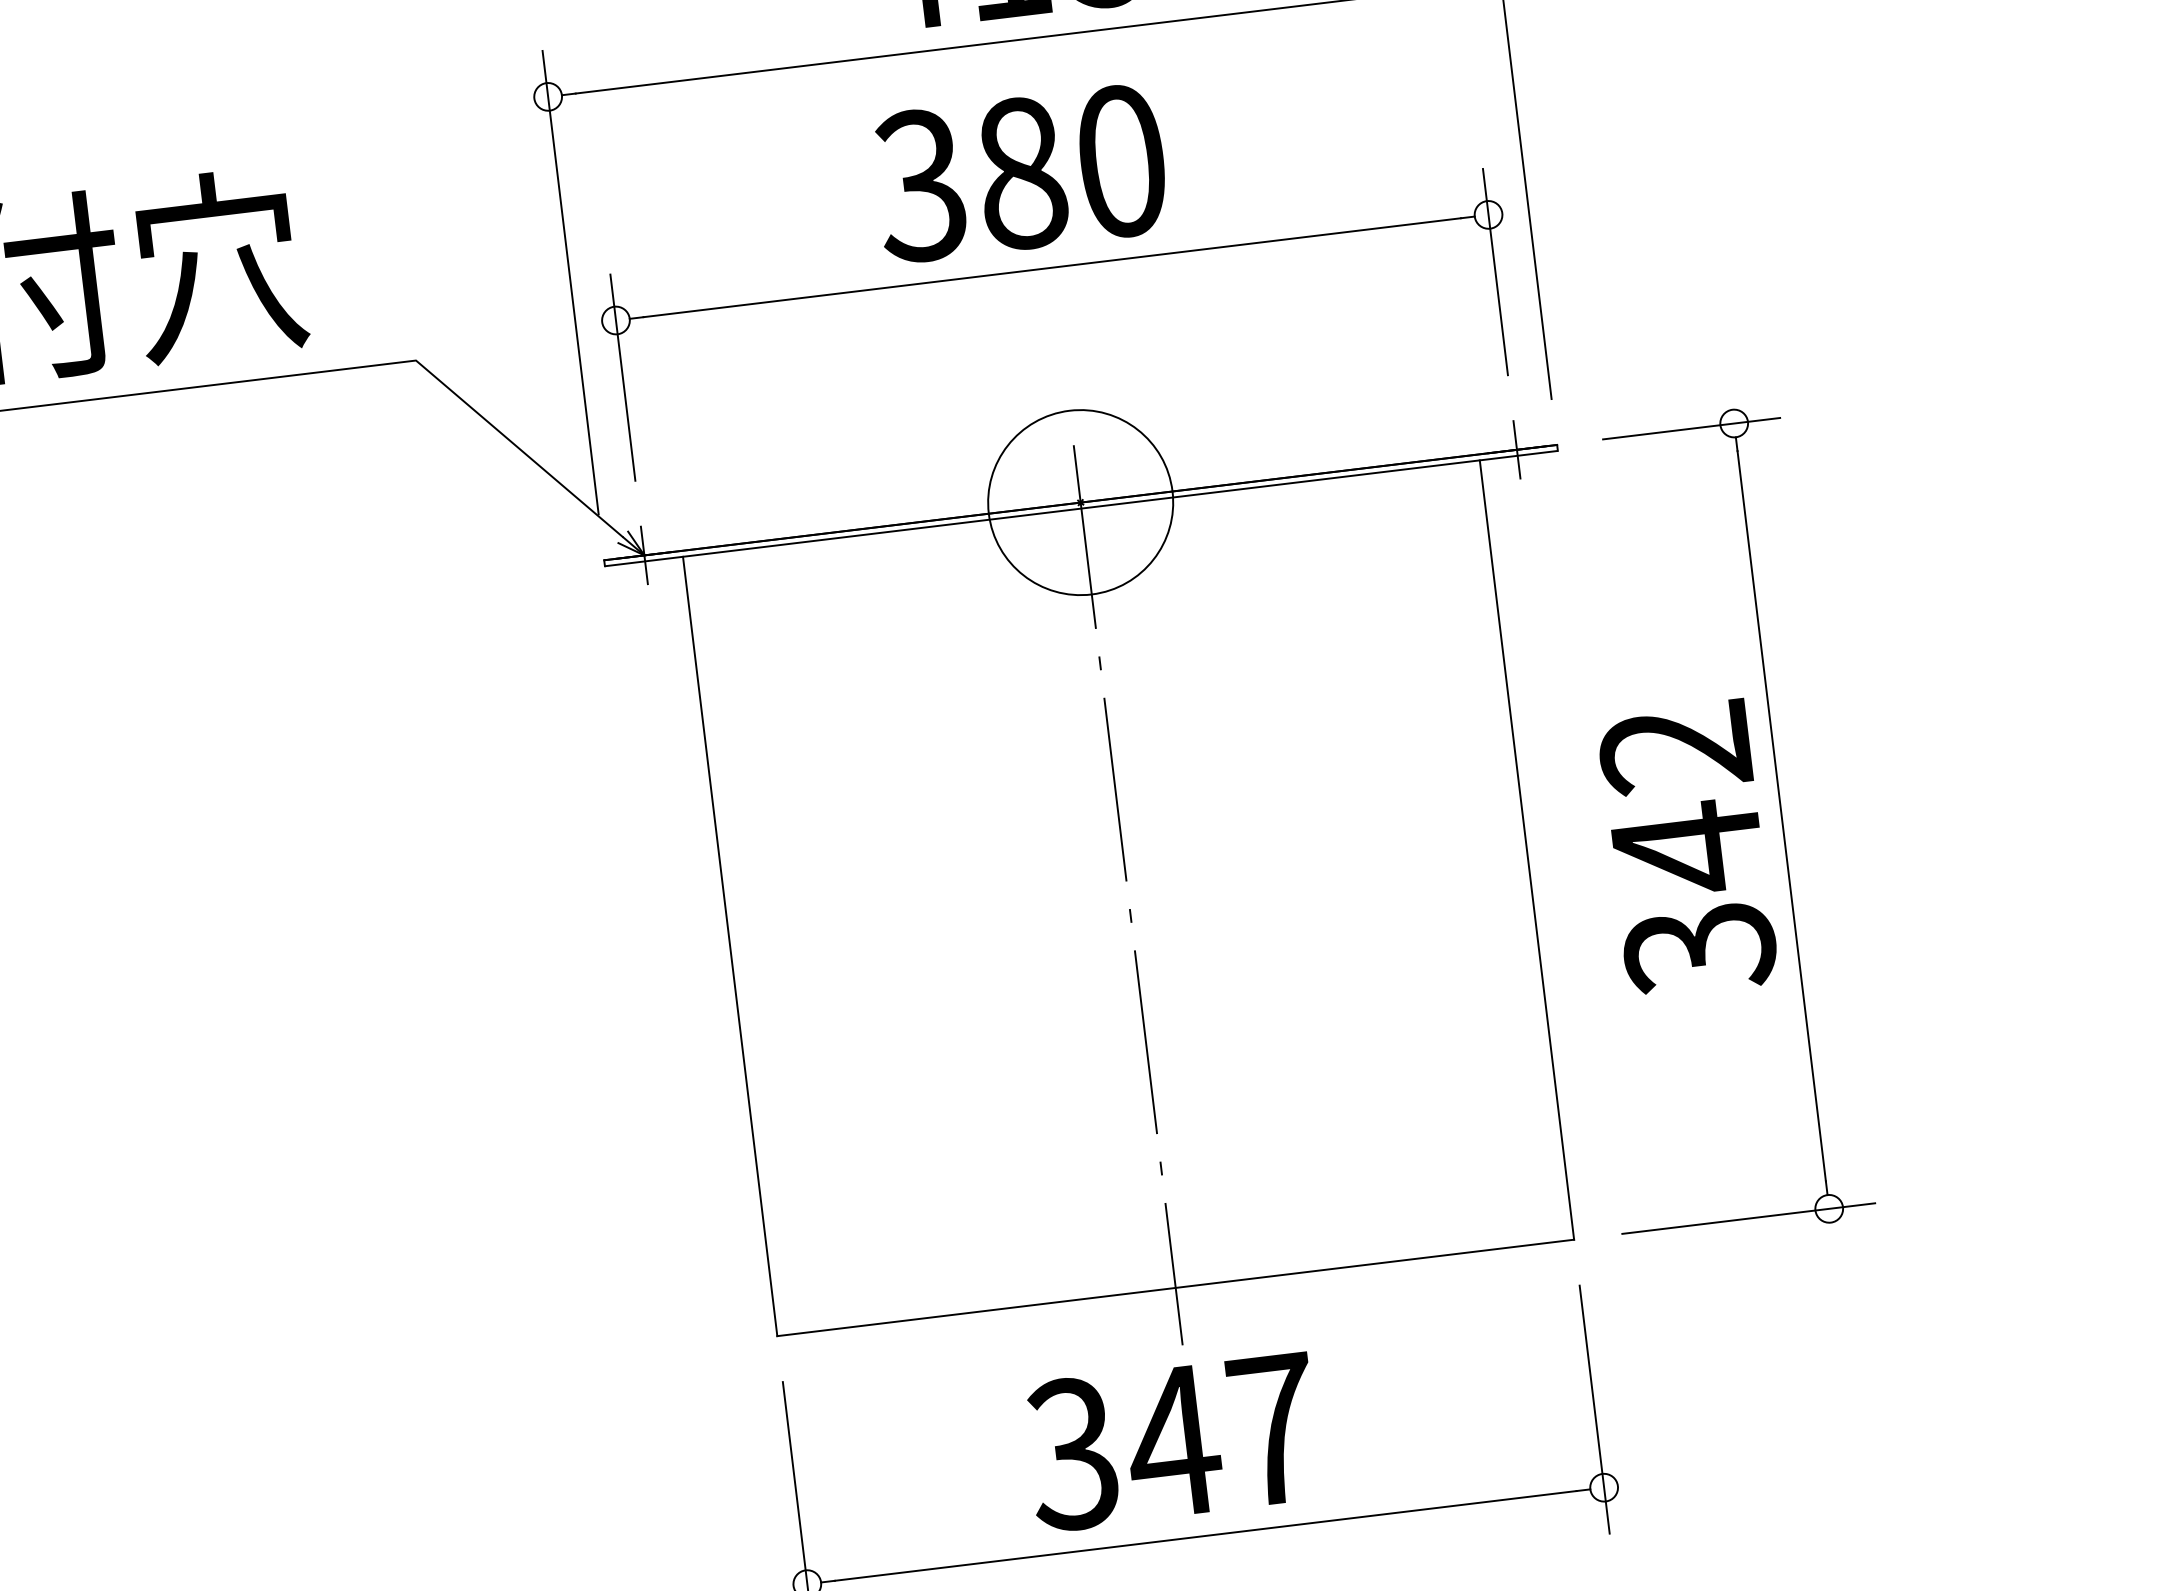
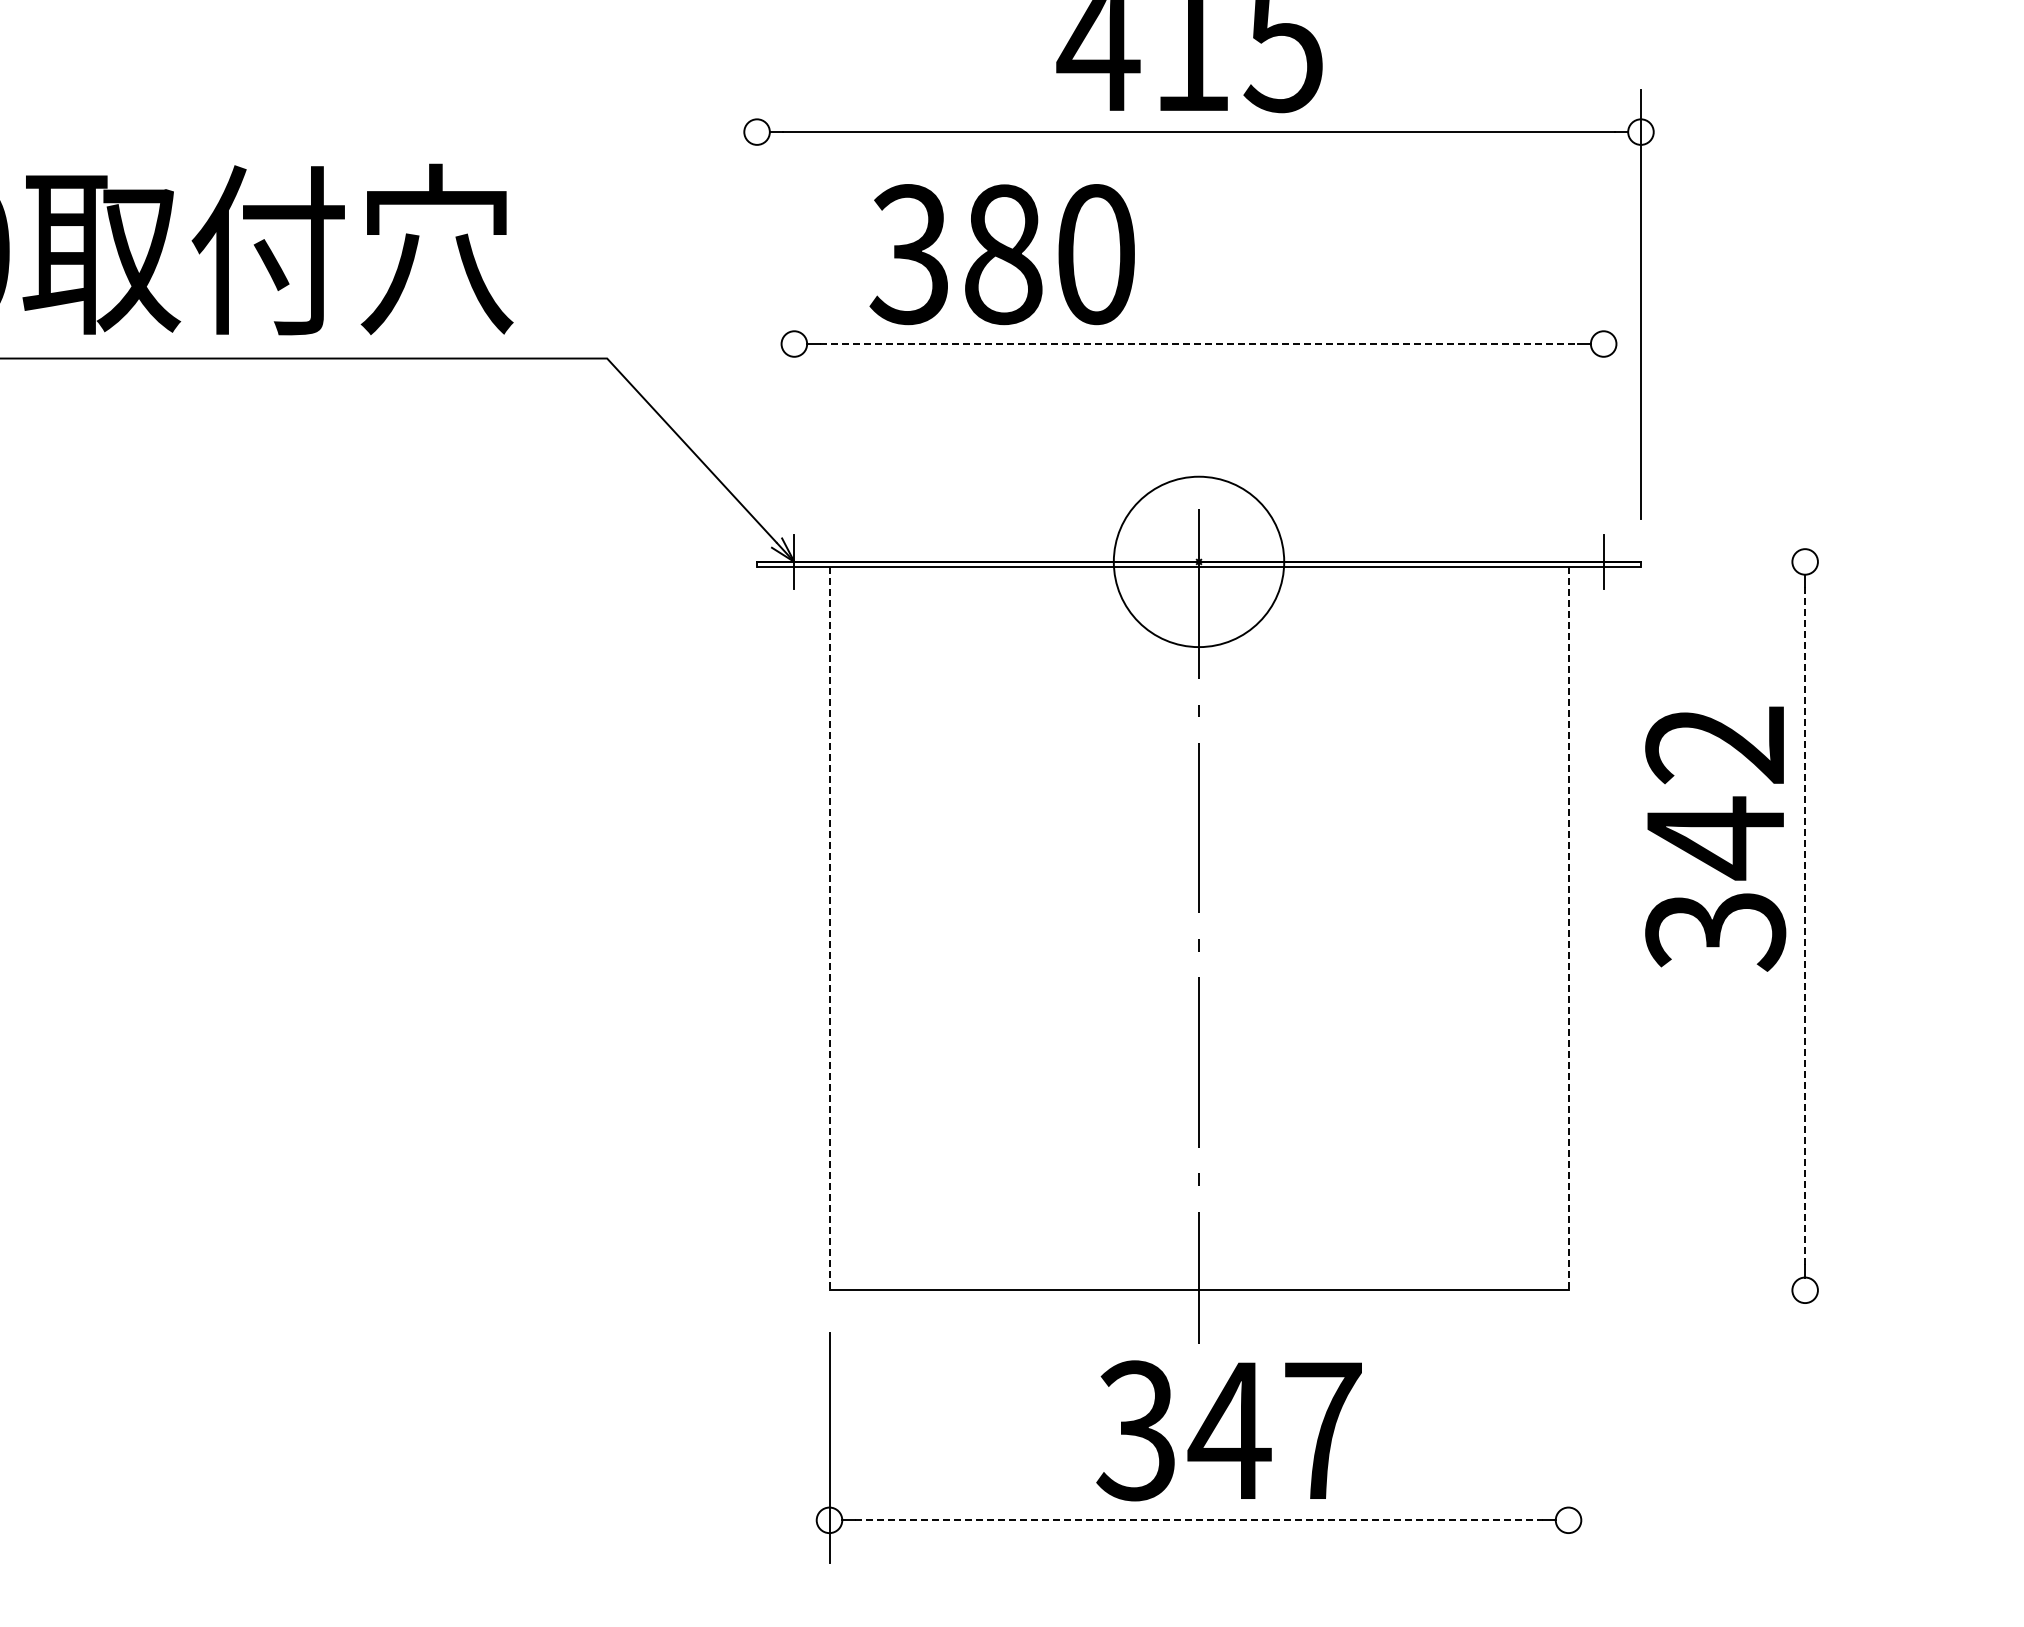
text: (1019, 173) -> (1001, 254), moved
line: (1052, 268) -> (1199, 344), solid -> dashed
line: (1495, 271) -> (1603, 396), removed
line: (571, 282) -> (757, 304), removed
line: (622, 377) -> (794, 396), removed
line: (1691, 428) -> (1765, 561), removed
line: (1782, 816) -> (1805, 926), solid -> dashed
text: (1687, 848) -> (1715, 838), moved
line: (1526, 850) -> (1568, 929), solid -> dashed
line: (730, 947) -> (829, 929), solid -> dashed
line: (1748, 1218) -> (1730, 1290), removed
line: (1594, 1409) -> (1568, 1447), removed
text: (1171, 1441) -> (1228, 1430), moved
line: (1206, 1536) -> (1199, 1520), solid -> dashed

